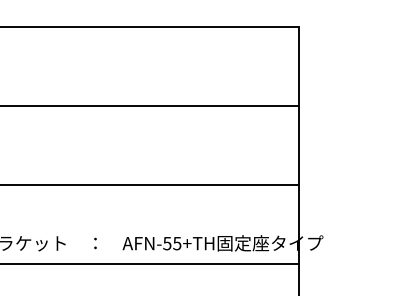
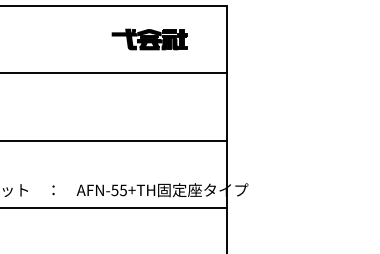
part: (207, 67) -> (149, 39), added

